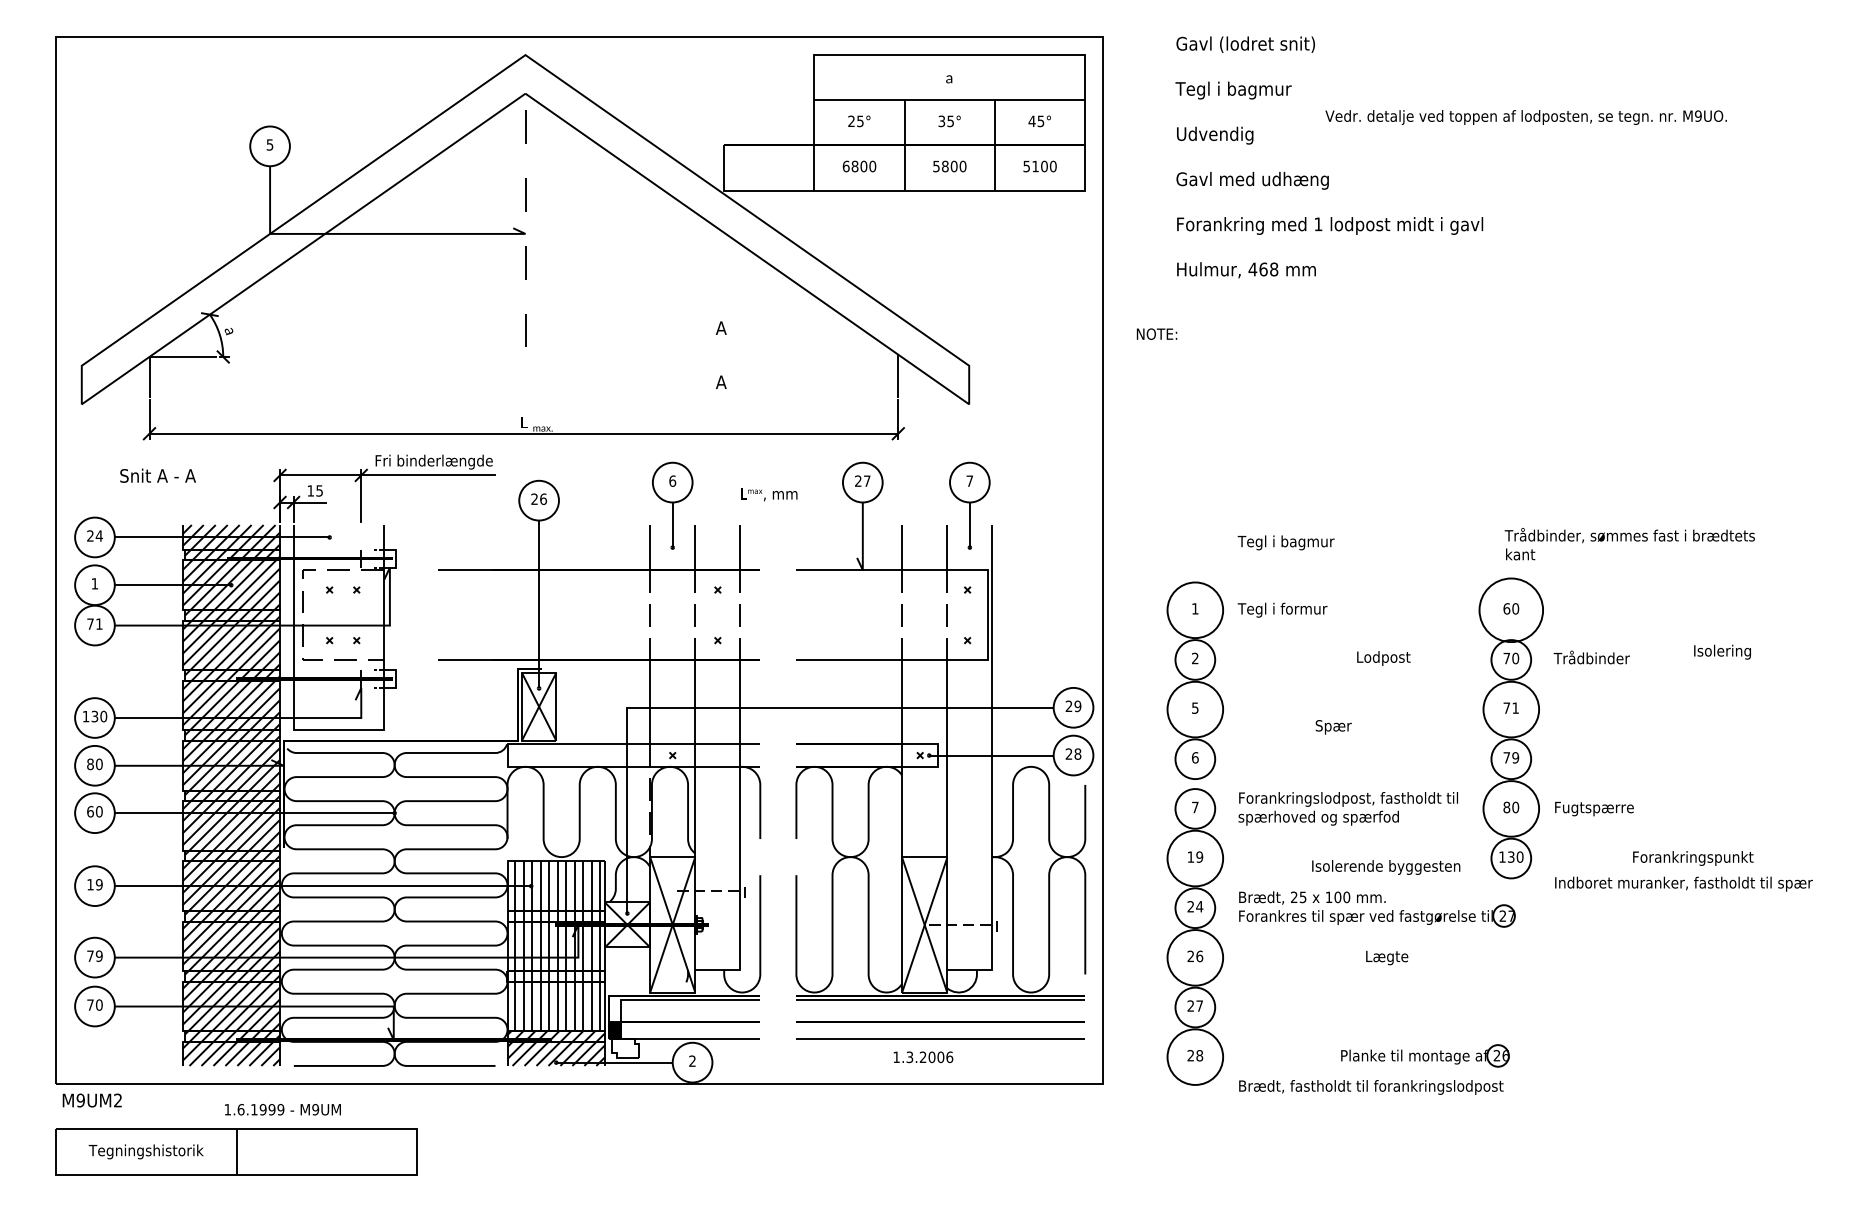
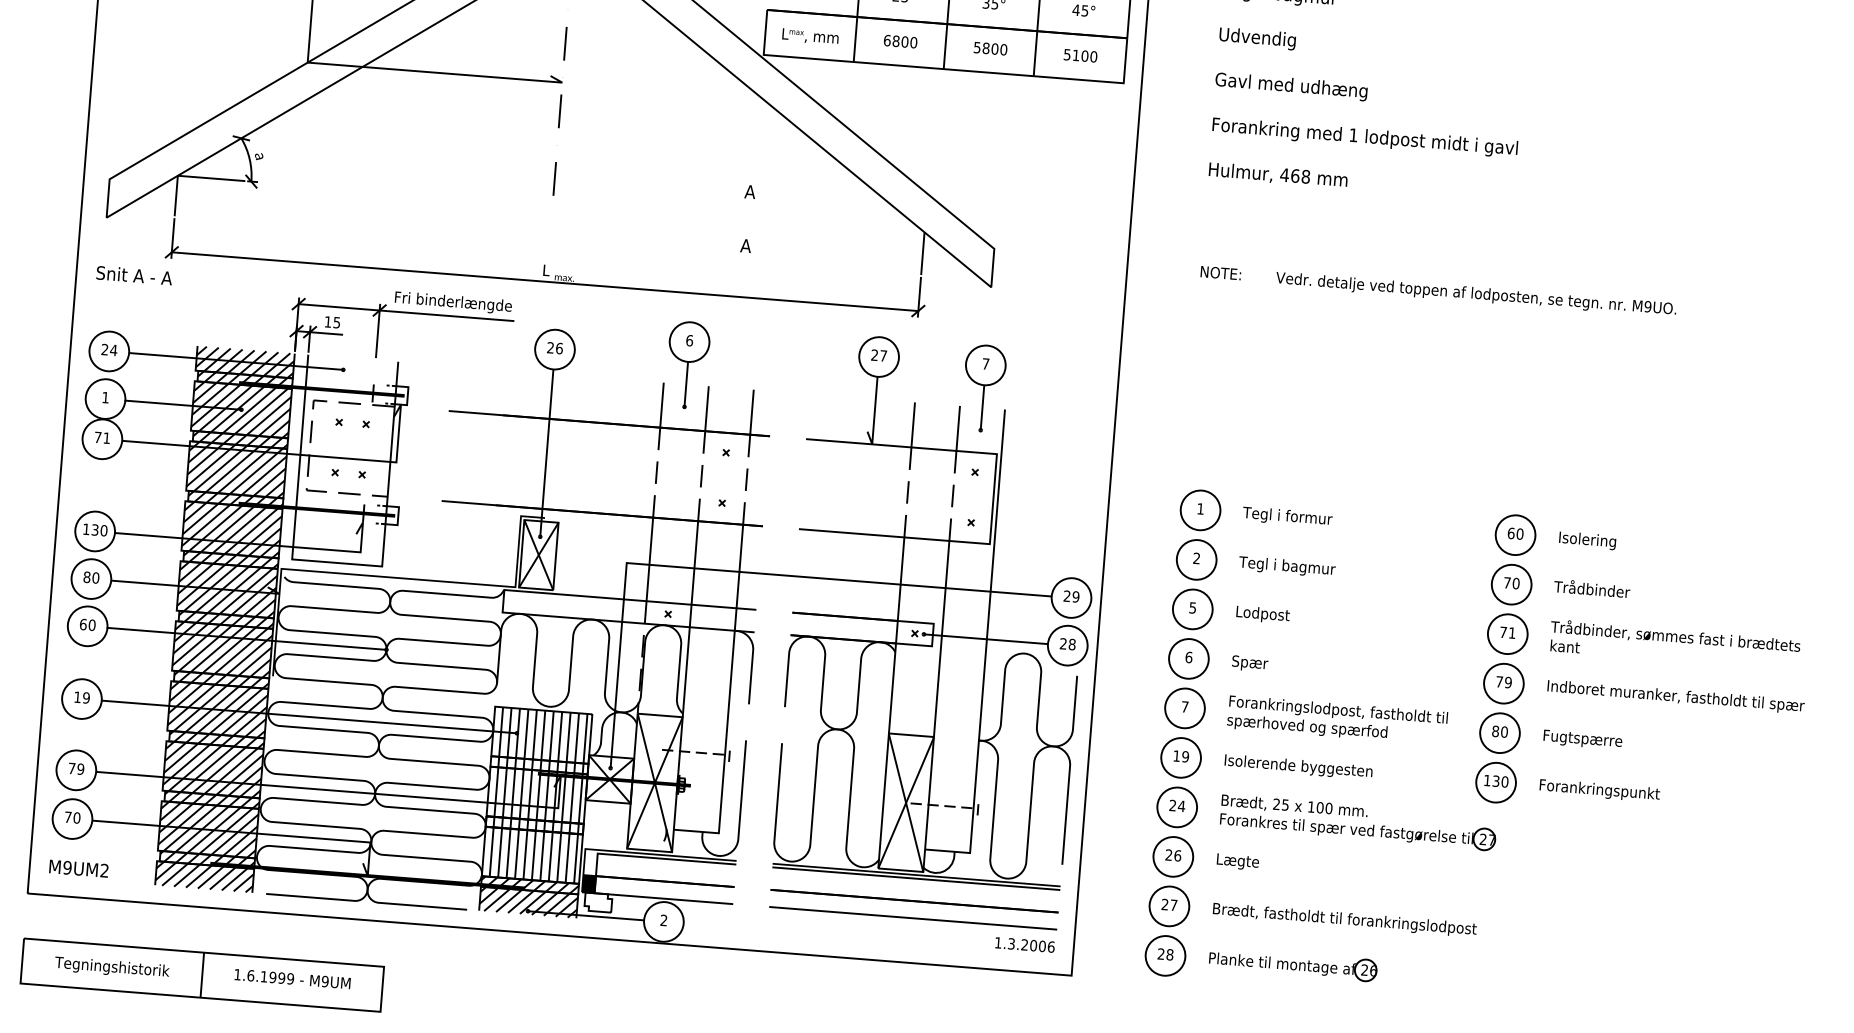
text: (1525, 117) -> (1475, 294), moved
text: (1156, 333) -> (1220, 272), moved
text: (157, 475) -> (133, 275), moved
text: (769, 494) -> (810, 36), moved
text: (1285, 542) -> (1286, 566), moved
text: (1629, 544) -> (1674, 645), moved
circle: (1195, 610) -> (1200, 510), size x0.71
circle: (1511, 610) -> (1515, 535), size x0.62
text: (1722, 651) -> (1587, 540), moved
text: (1383, 658) -> (1262, 614), moved
circle: (1195, 709) -> (1192, 609), size x0.71
circle: (1511, 709) -> (1507, 634), size x0.71
text: (1333, 727) -> (1249, 663), moved
circle: (1511, 808) -> (1500, 732), size x0.71
circle: (1195, 858) -> (1181, 757), size x0.71
text: (1693, 858) -> (1599, 790), moved
text: (1386, 867) -> (1298, 767), moved
text: (1683, 883) -> (1675, 696), moved
circle: (1195, 957) -> (1173, 856), size x0.71
text: (1387, 957) -> (1238, 861), moved
part: (1425, 1055) -> (1293, 964), moved
text: (923, 1057) -> (1025, 945), moved
circle: (1195, 1057) -> (1165, 956), size x0.71
text: (1371, 1087) -> (1345, 920), moved
text: (91, 1100) -> (78, 868), moved
text: (282, 1109) -> (292, 978), moved

